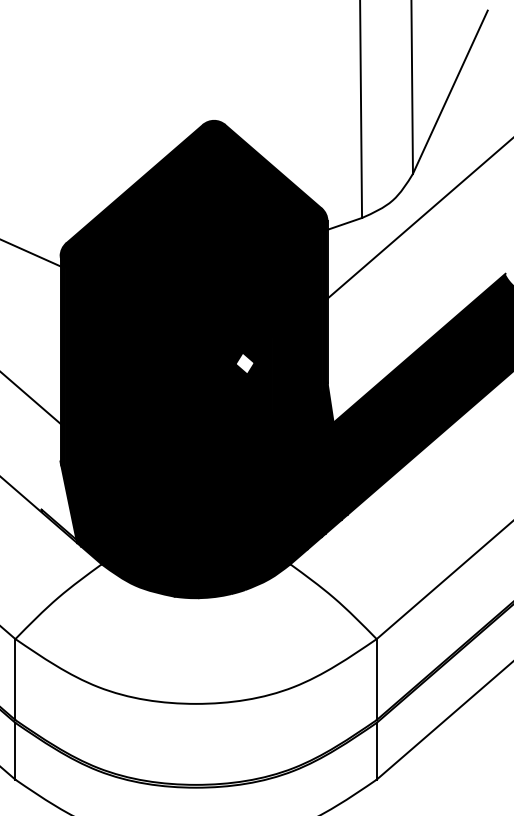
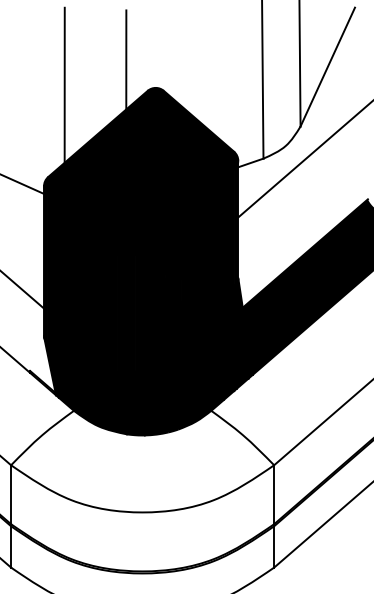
line: (173, 82) -> (126, 60), added
line: (88, 116) -> (64, 84), added
fill: (244, 363) -> (177, 264), added

